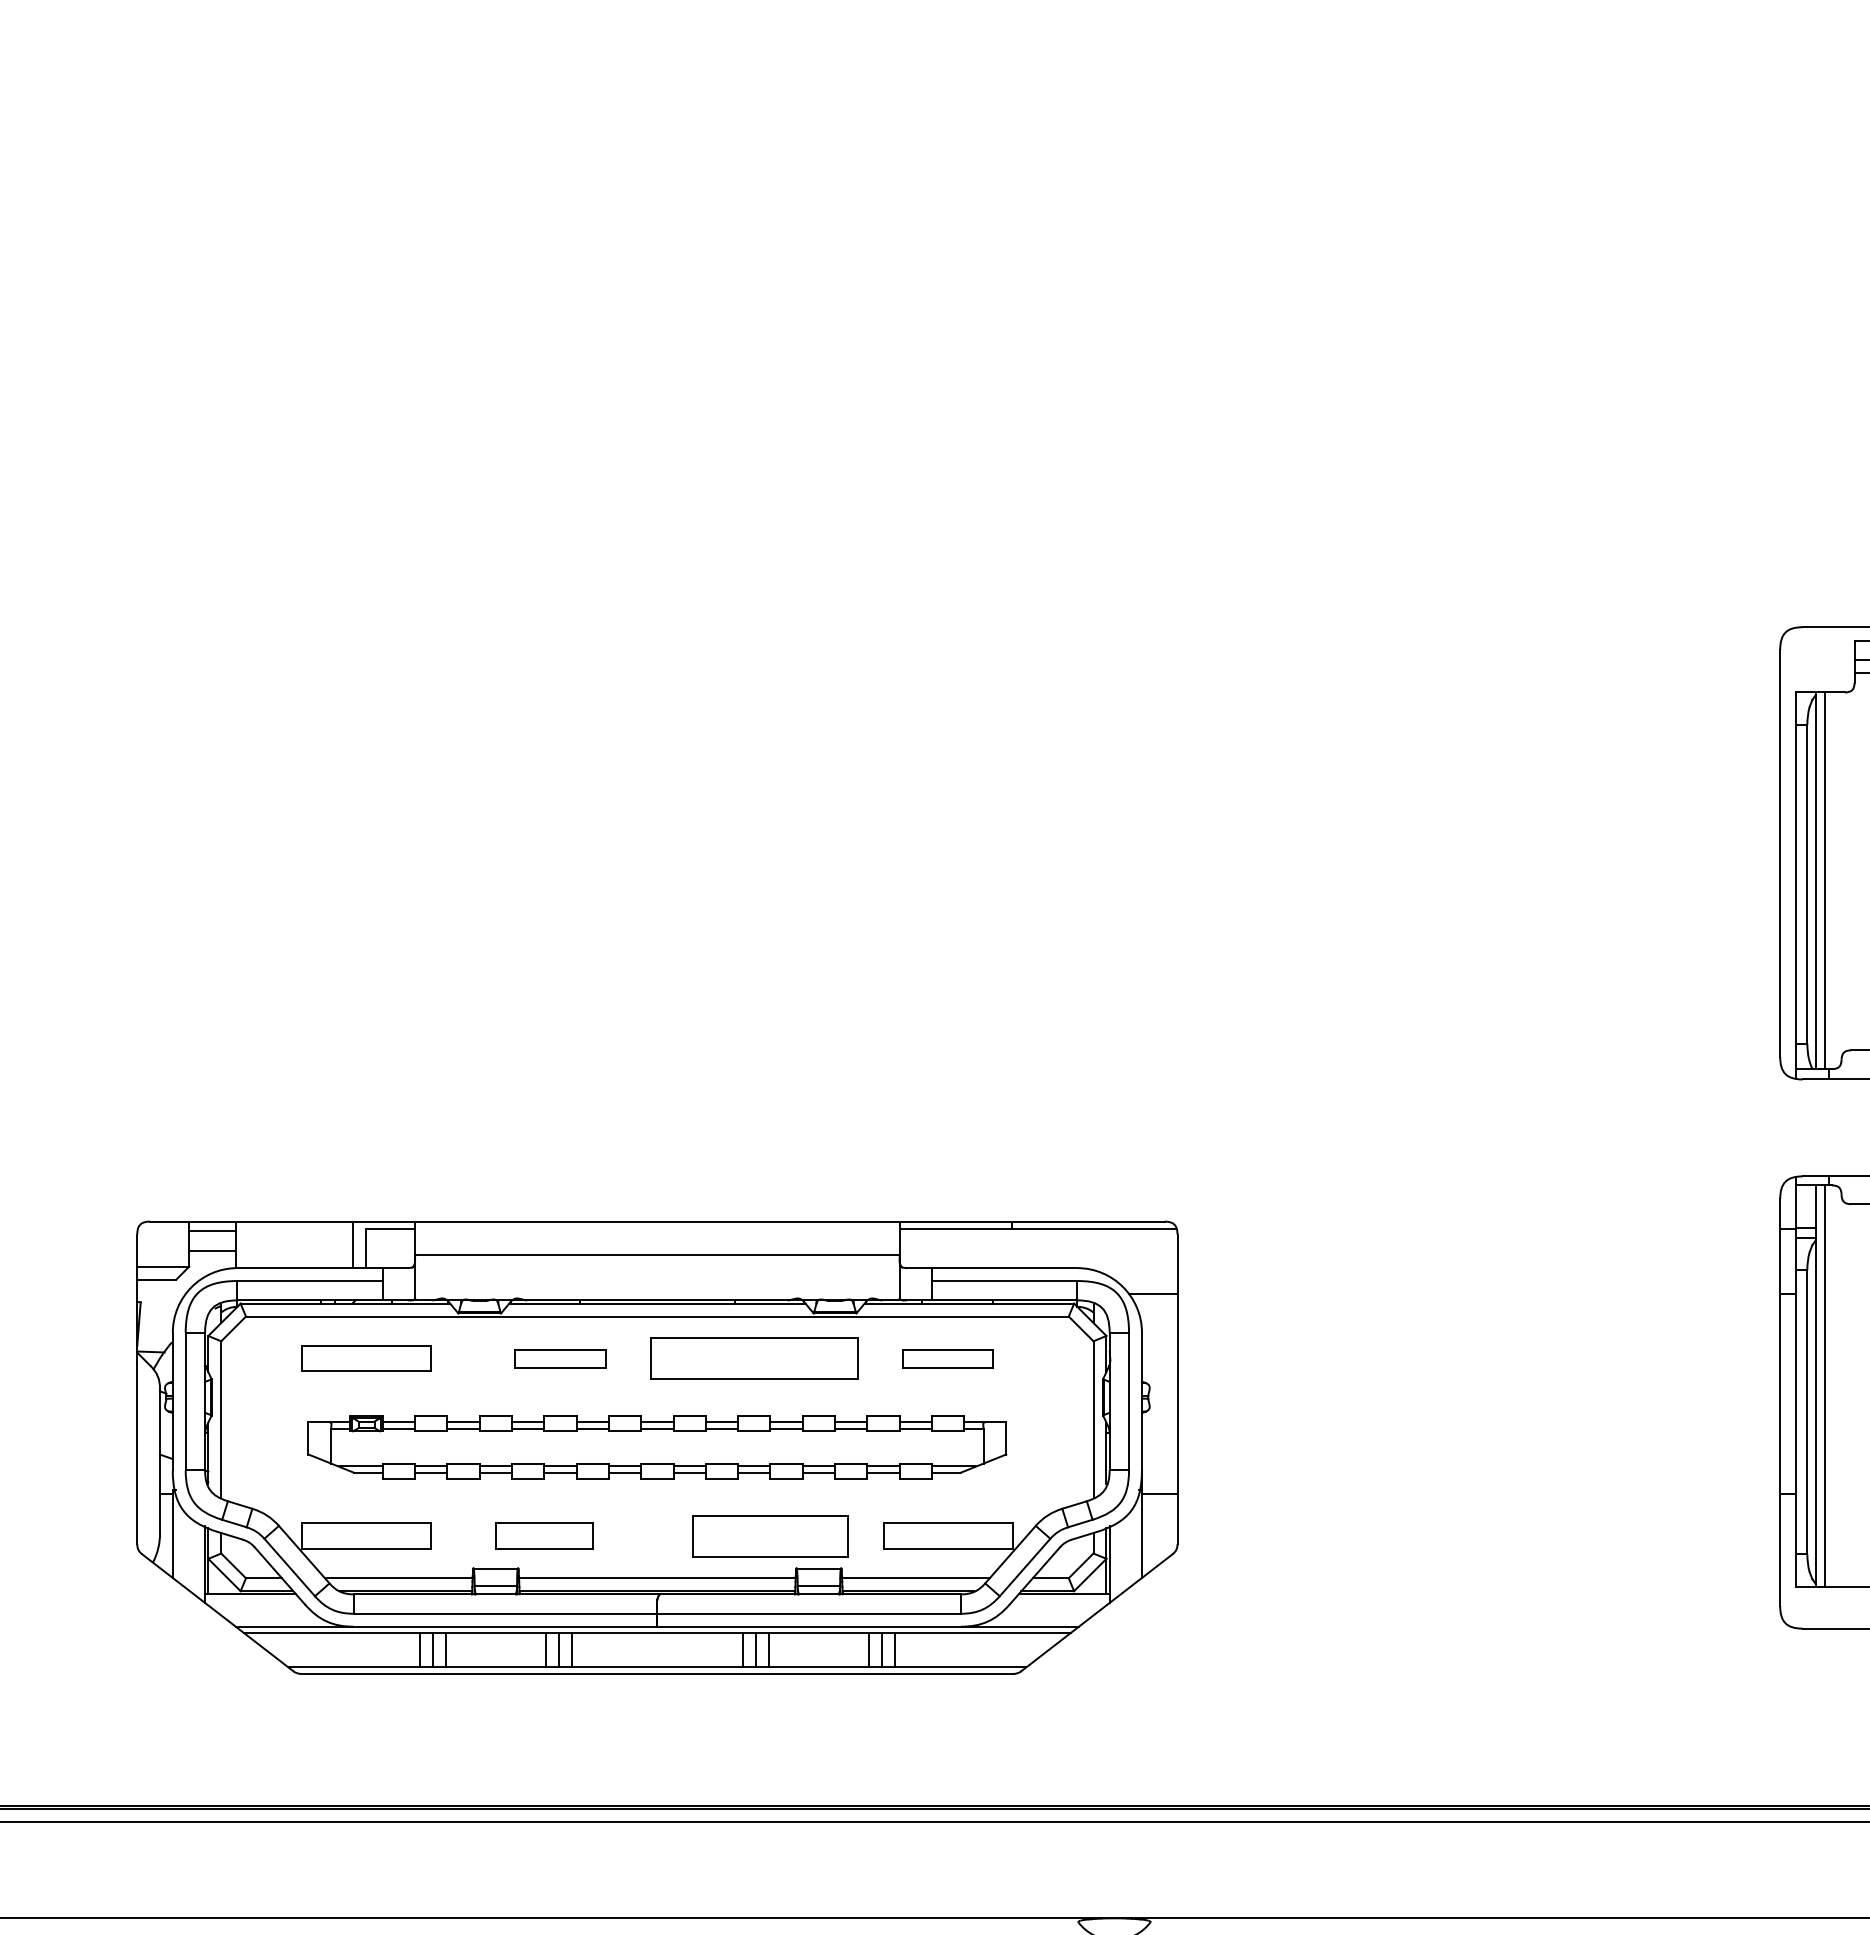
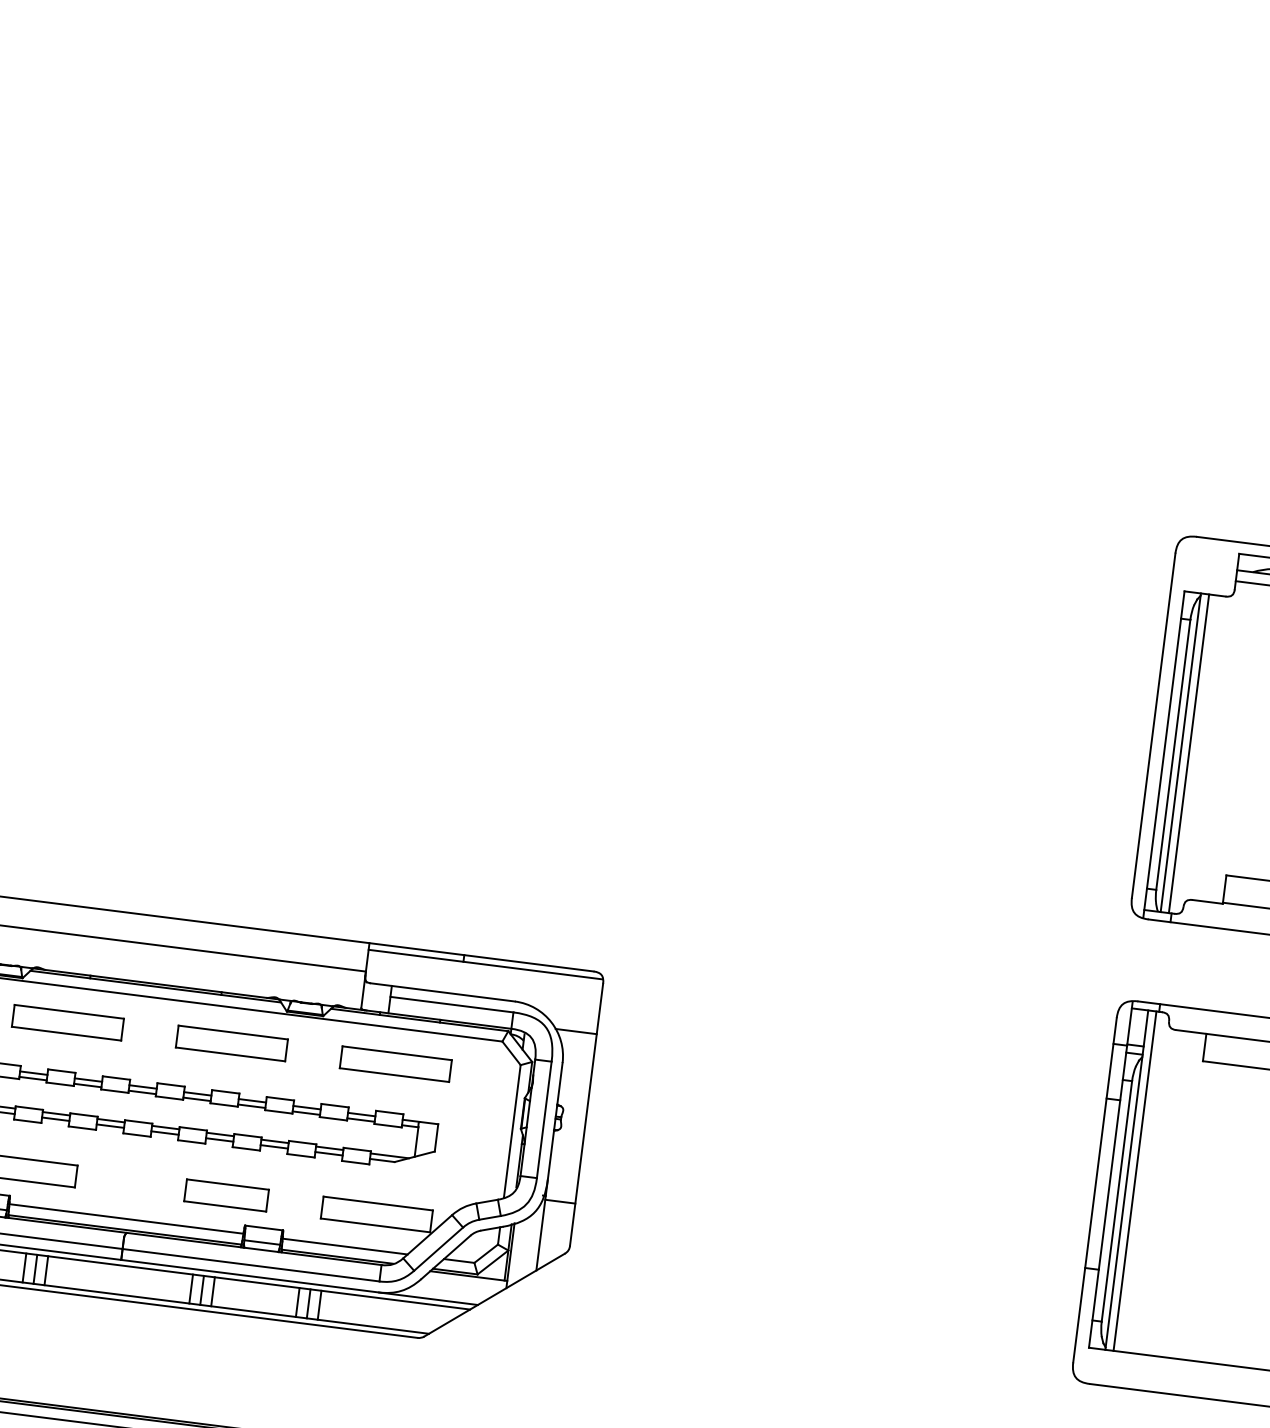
part: (560, 1358) -> (67, 1022), size x1.43
part: (754, 1358) -> (232, 1043), size x0.62
part: (948, 1358) -> (396, 1064), size x1.43
part: (770, 1535) -> (226, 1194), size x0.62

